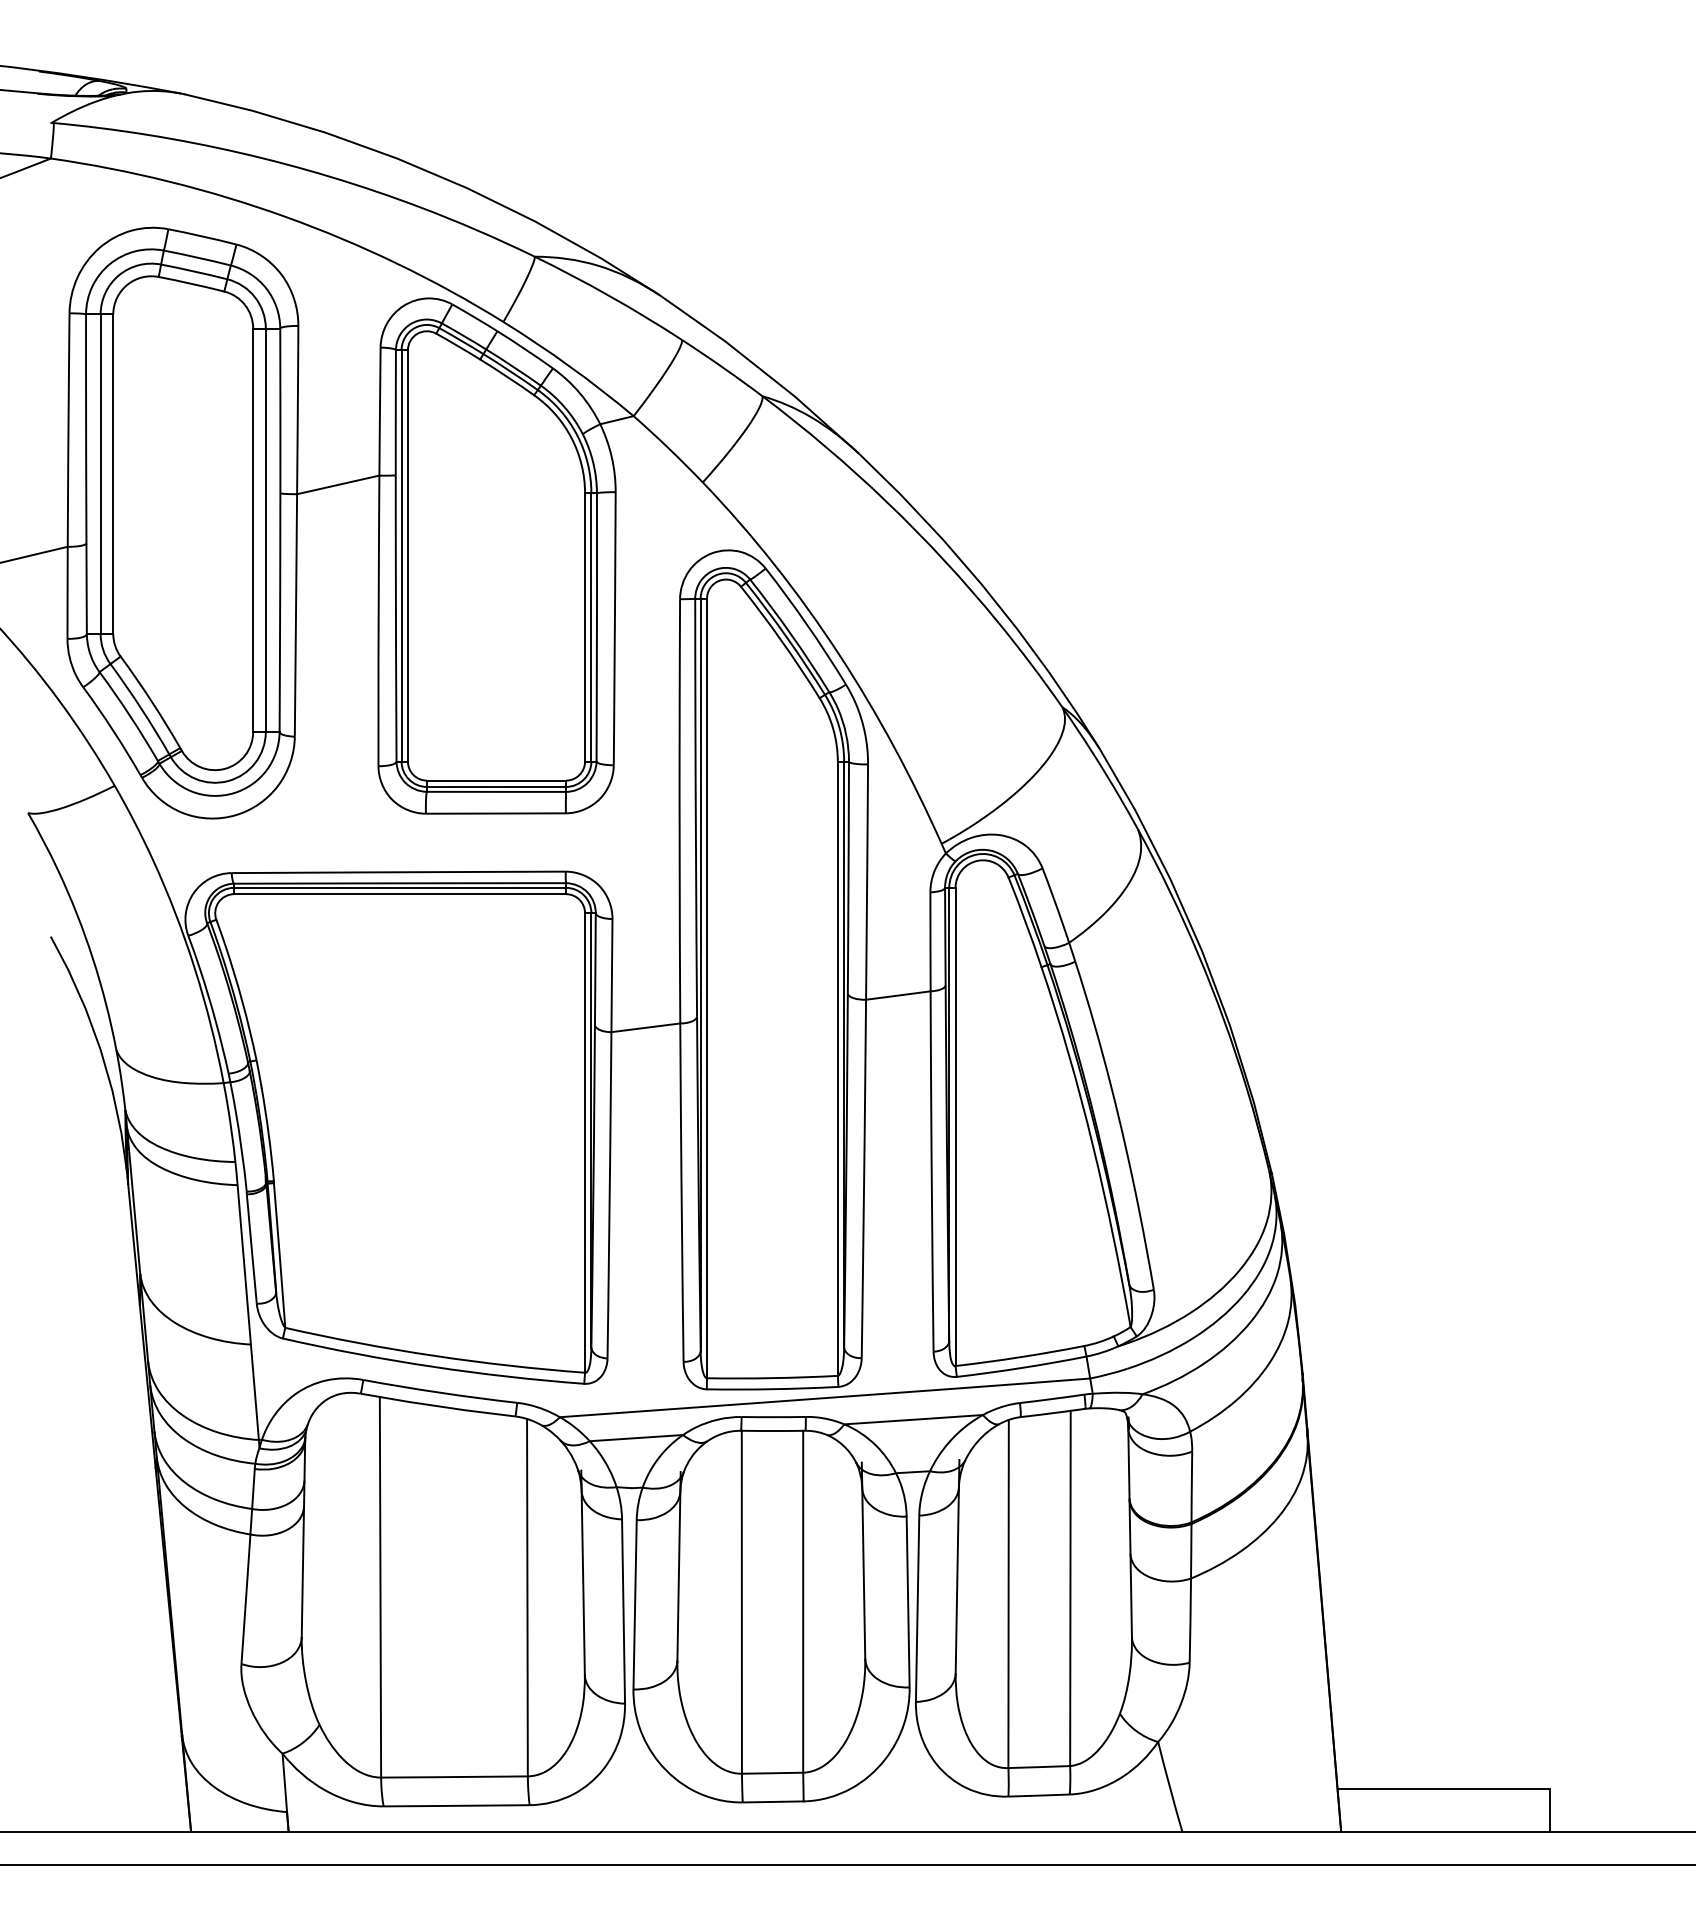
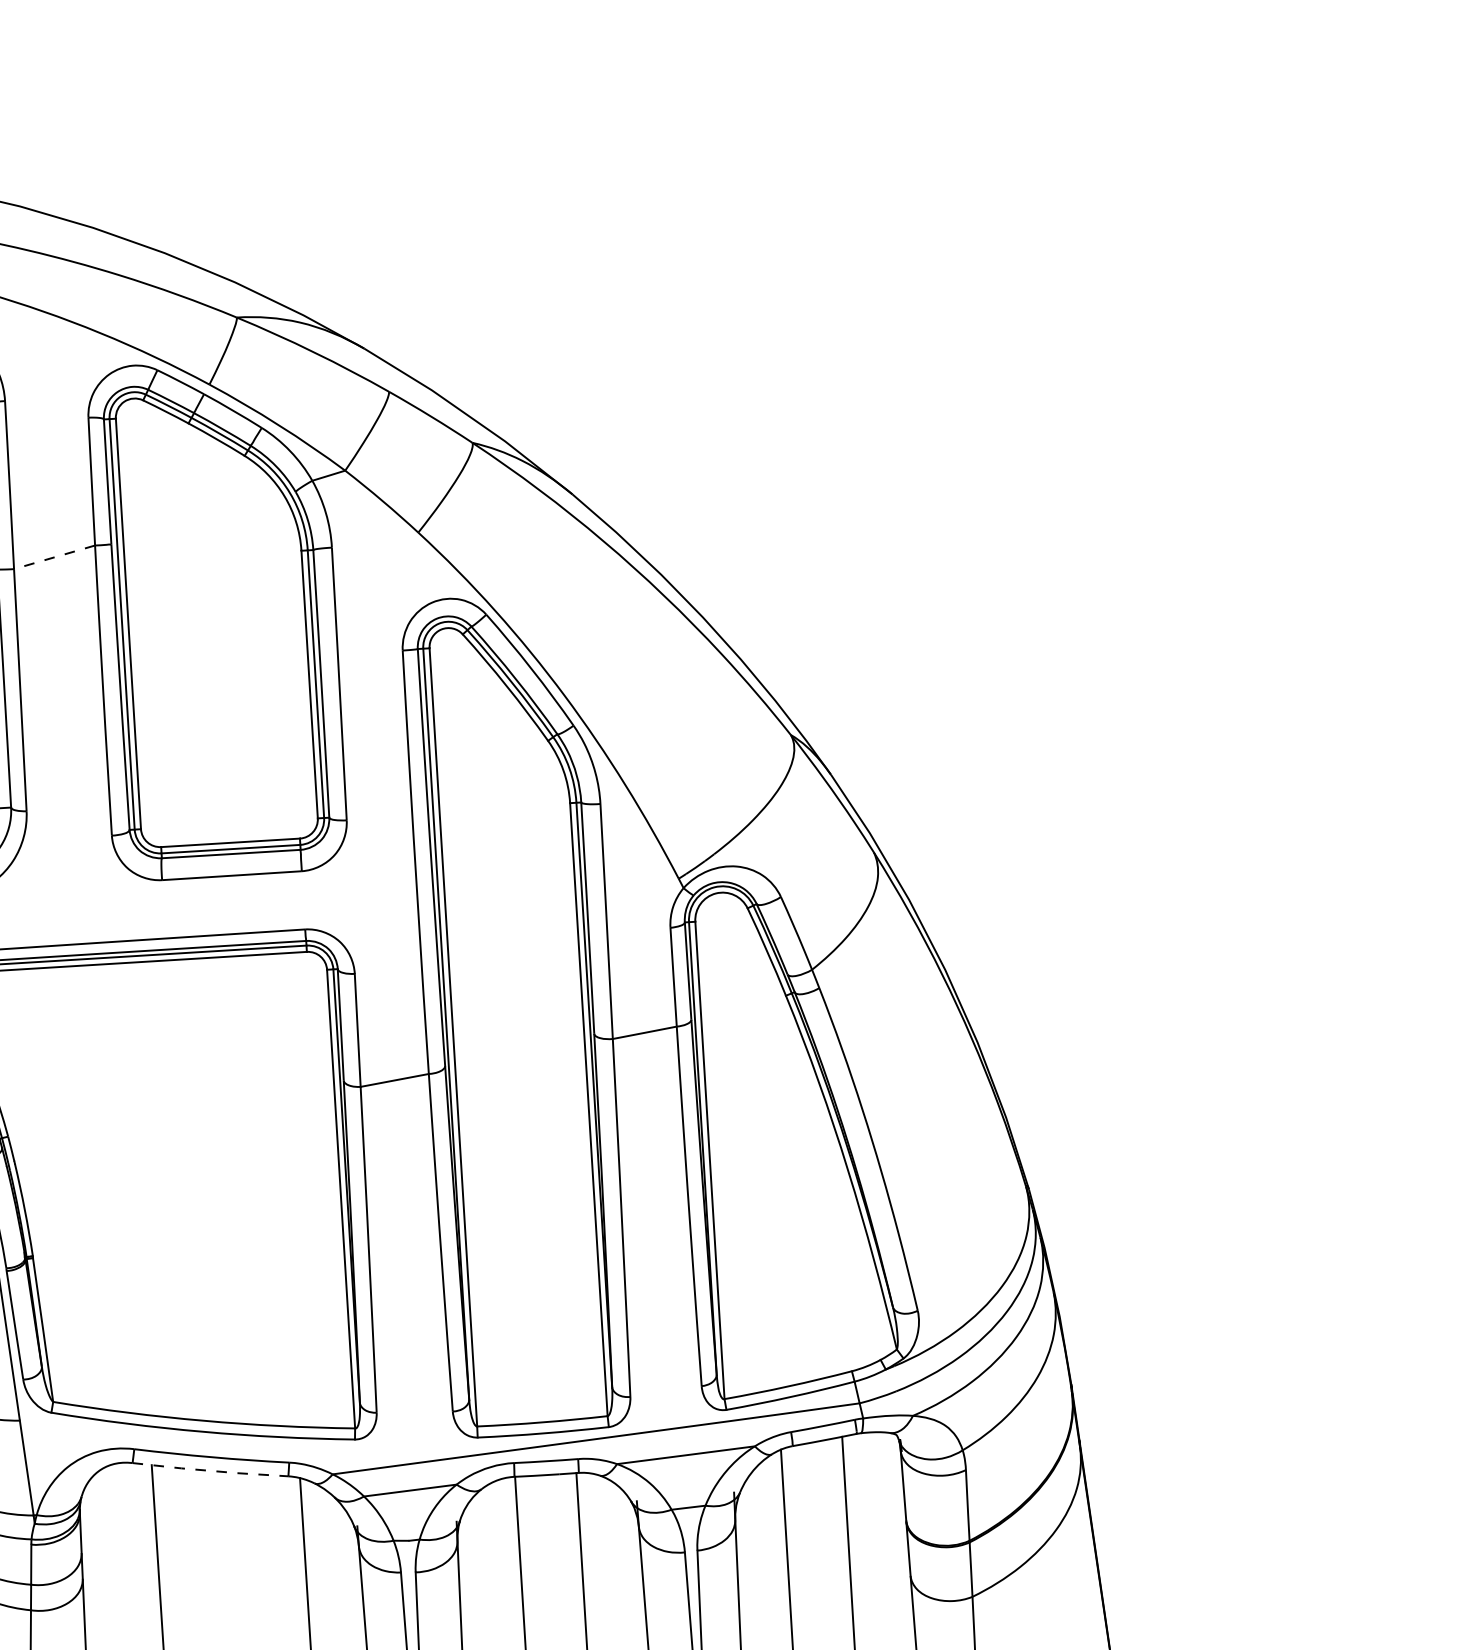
line: (337, 485) -> (53, 557), solid -> dashed
line: (437, 1406) -> (209, 1471), solid -> dashed

